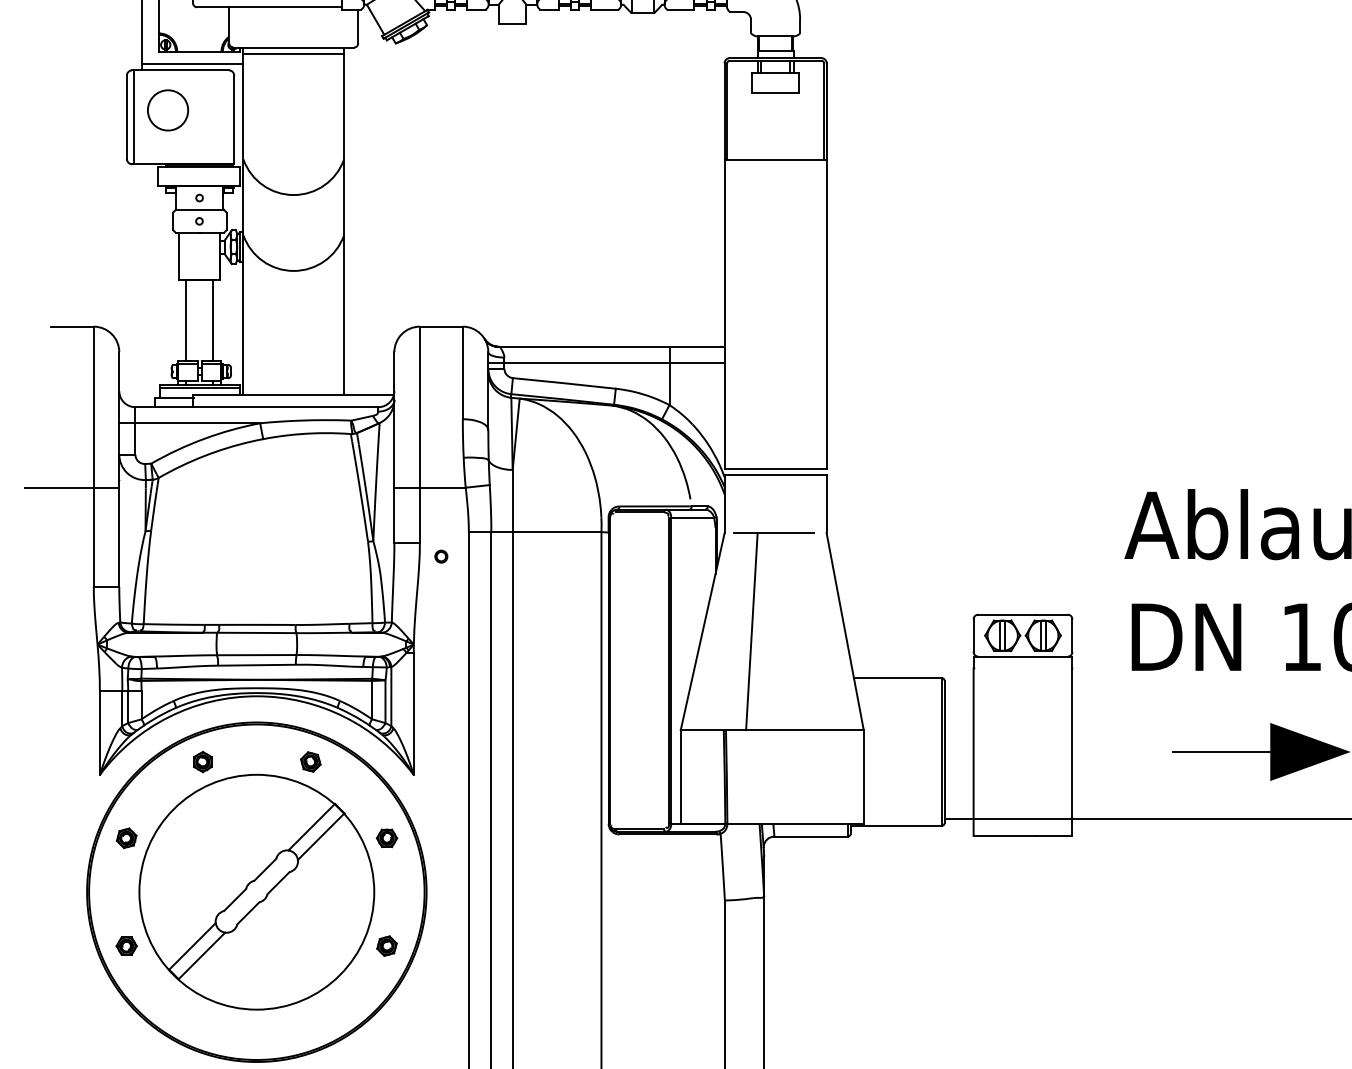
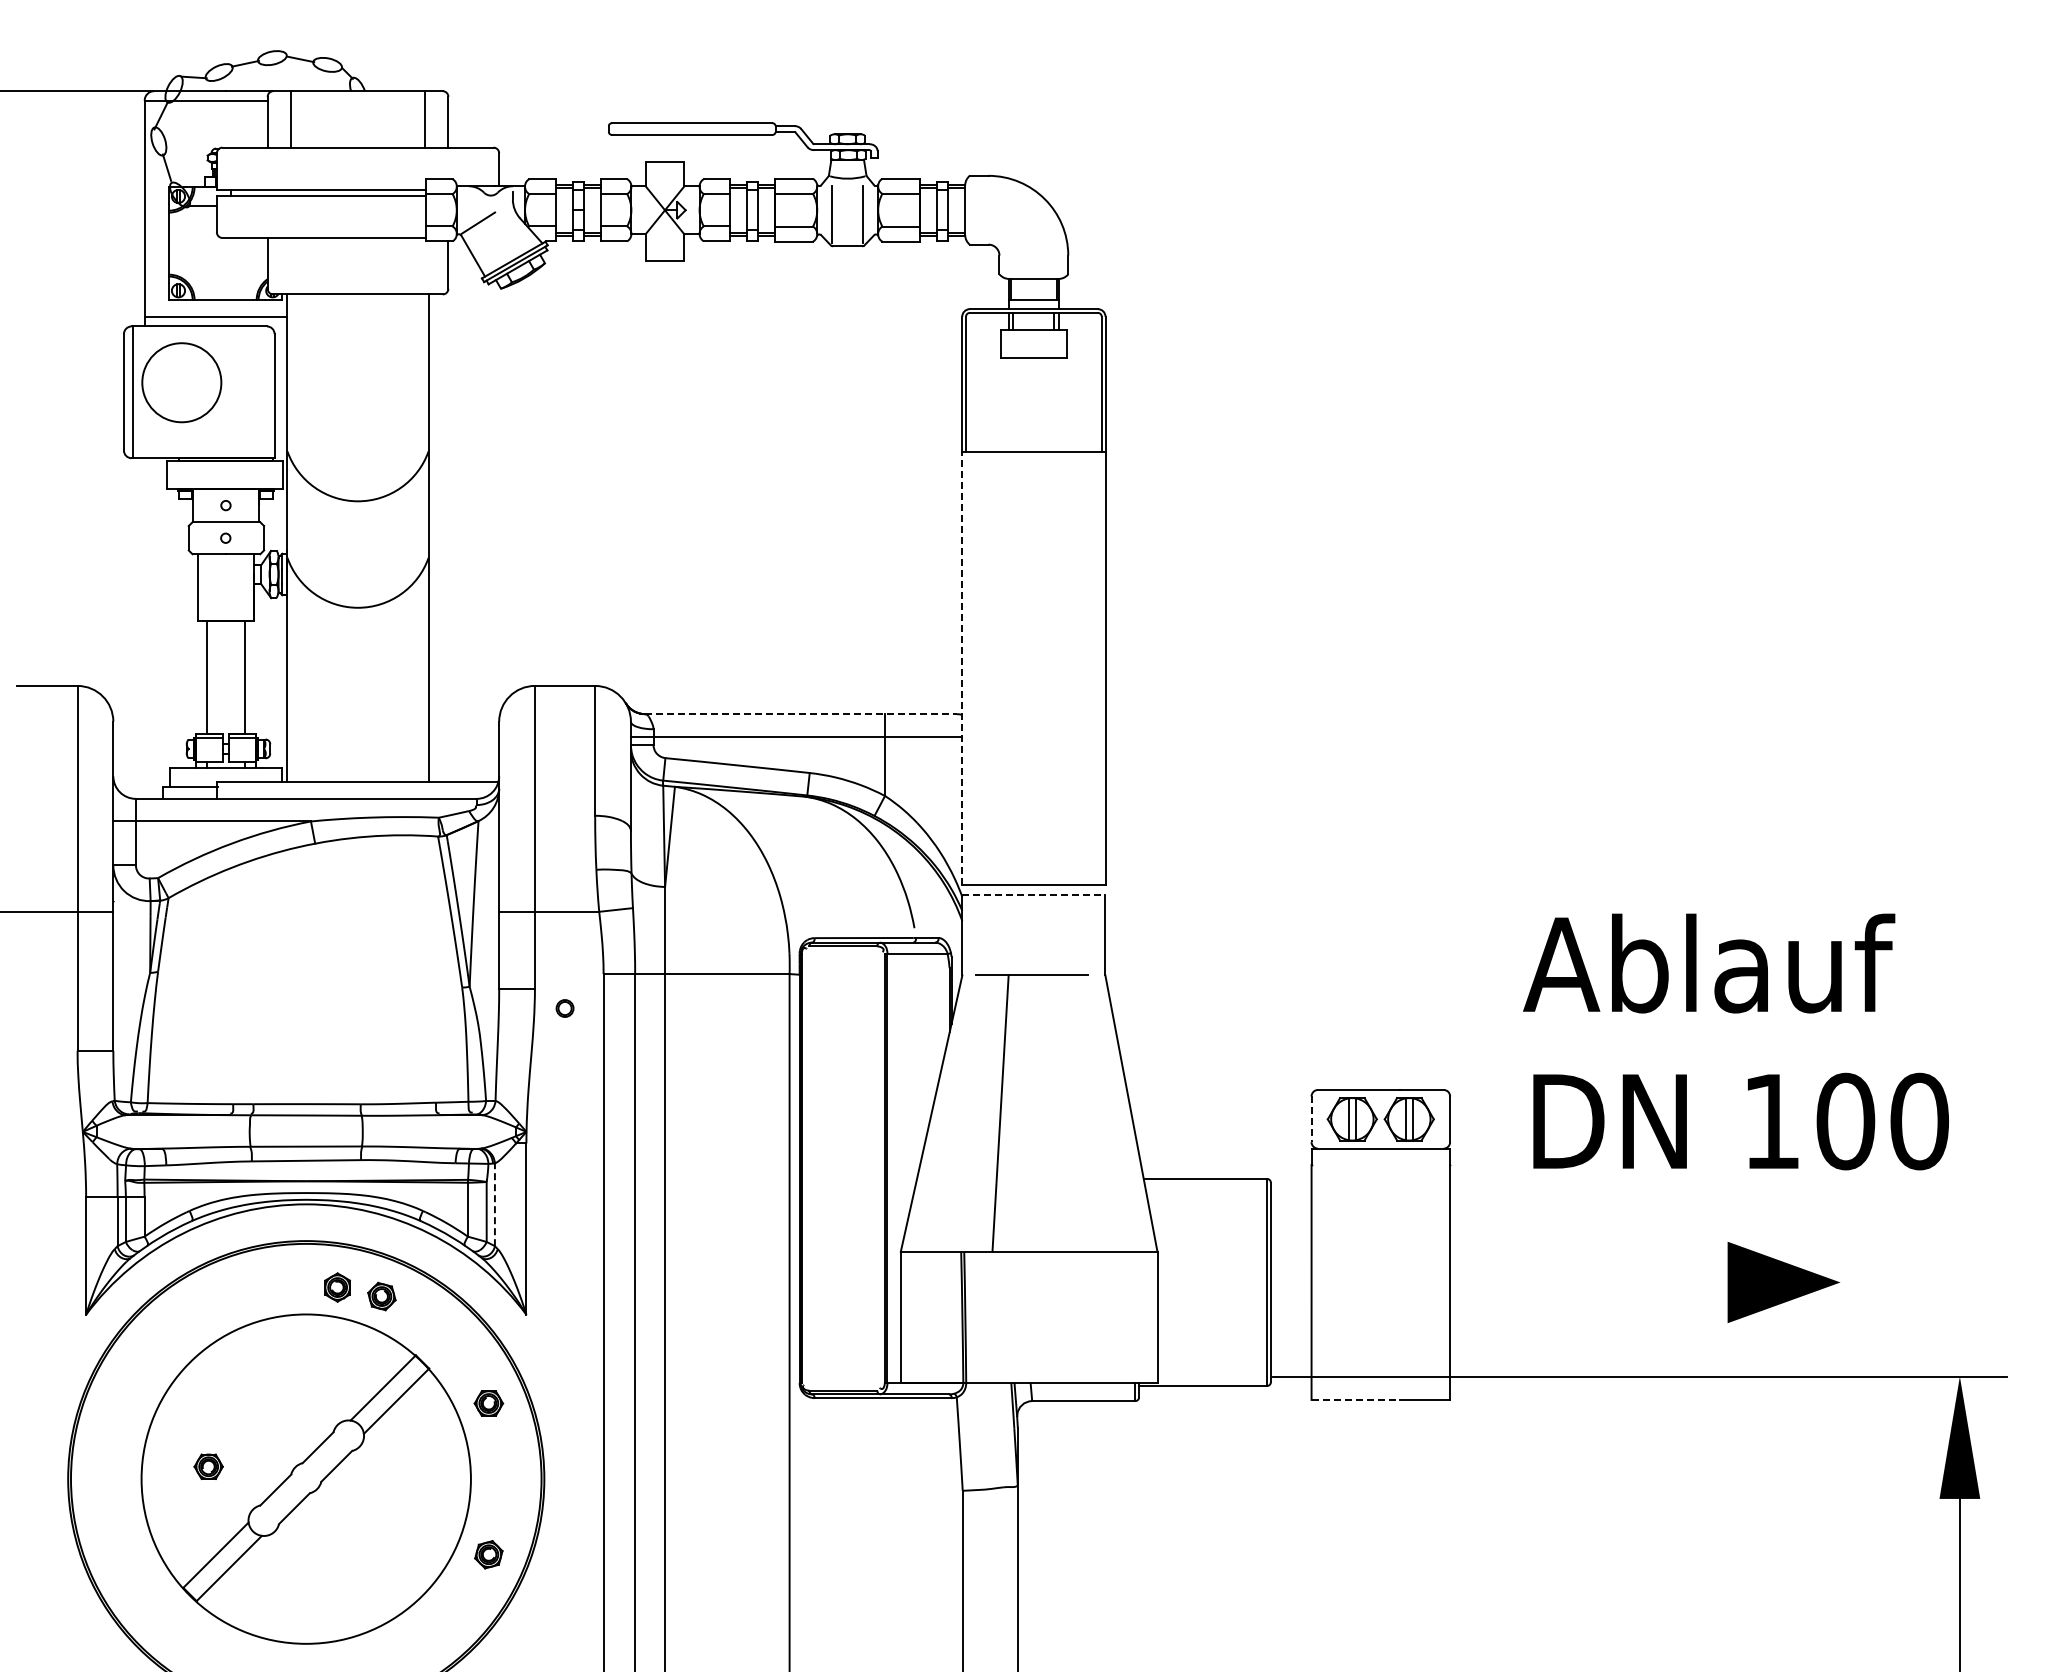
line: (293, 53) -> (357, 303), removed
circle: (167, 110) -> (181, 382), size x1.4
line: (724, 314) -> (962, 668), solid -> dashed
line: (609, 347) -> (800, 714), solid -> dashed
line: (199, 388) -> (226, 772), removed
line: (775, 475) -> (1033, 894), solid -> dashed
line: (973, 635) -> (1311, 1119), solid -> dashed
line: (391, 696) -> (494, 1204), solid -> dashed
line: (1221, 752) -> (1659, 1282), removed
part: (202, 761) -> (337, 1287), moved
line: (1005, 835) -> (1356, 1399), solid -> dashed
part: (126, 838) -> (123, 1403), removed
part: (126, 945) -> (208, 1466), moved

